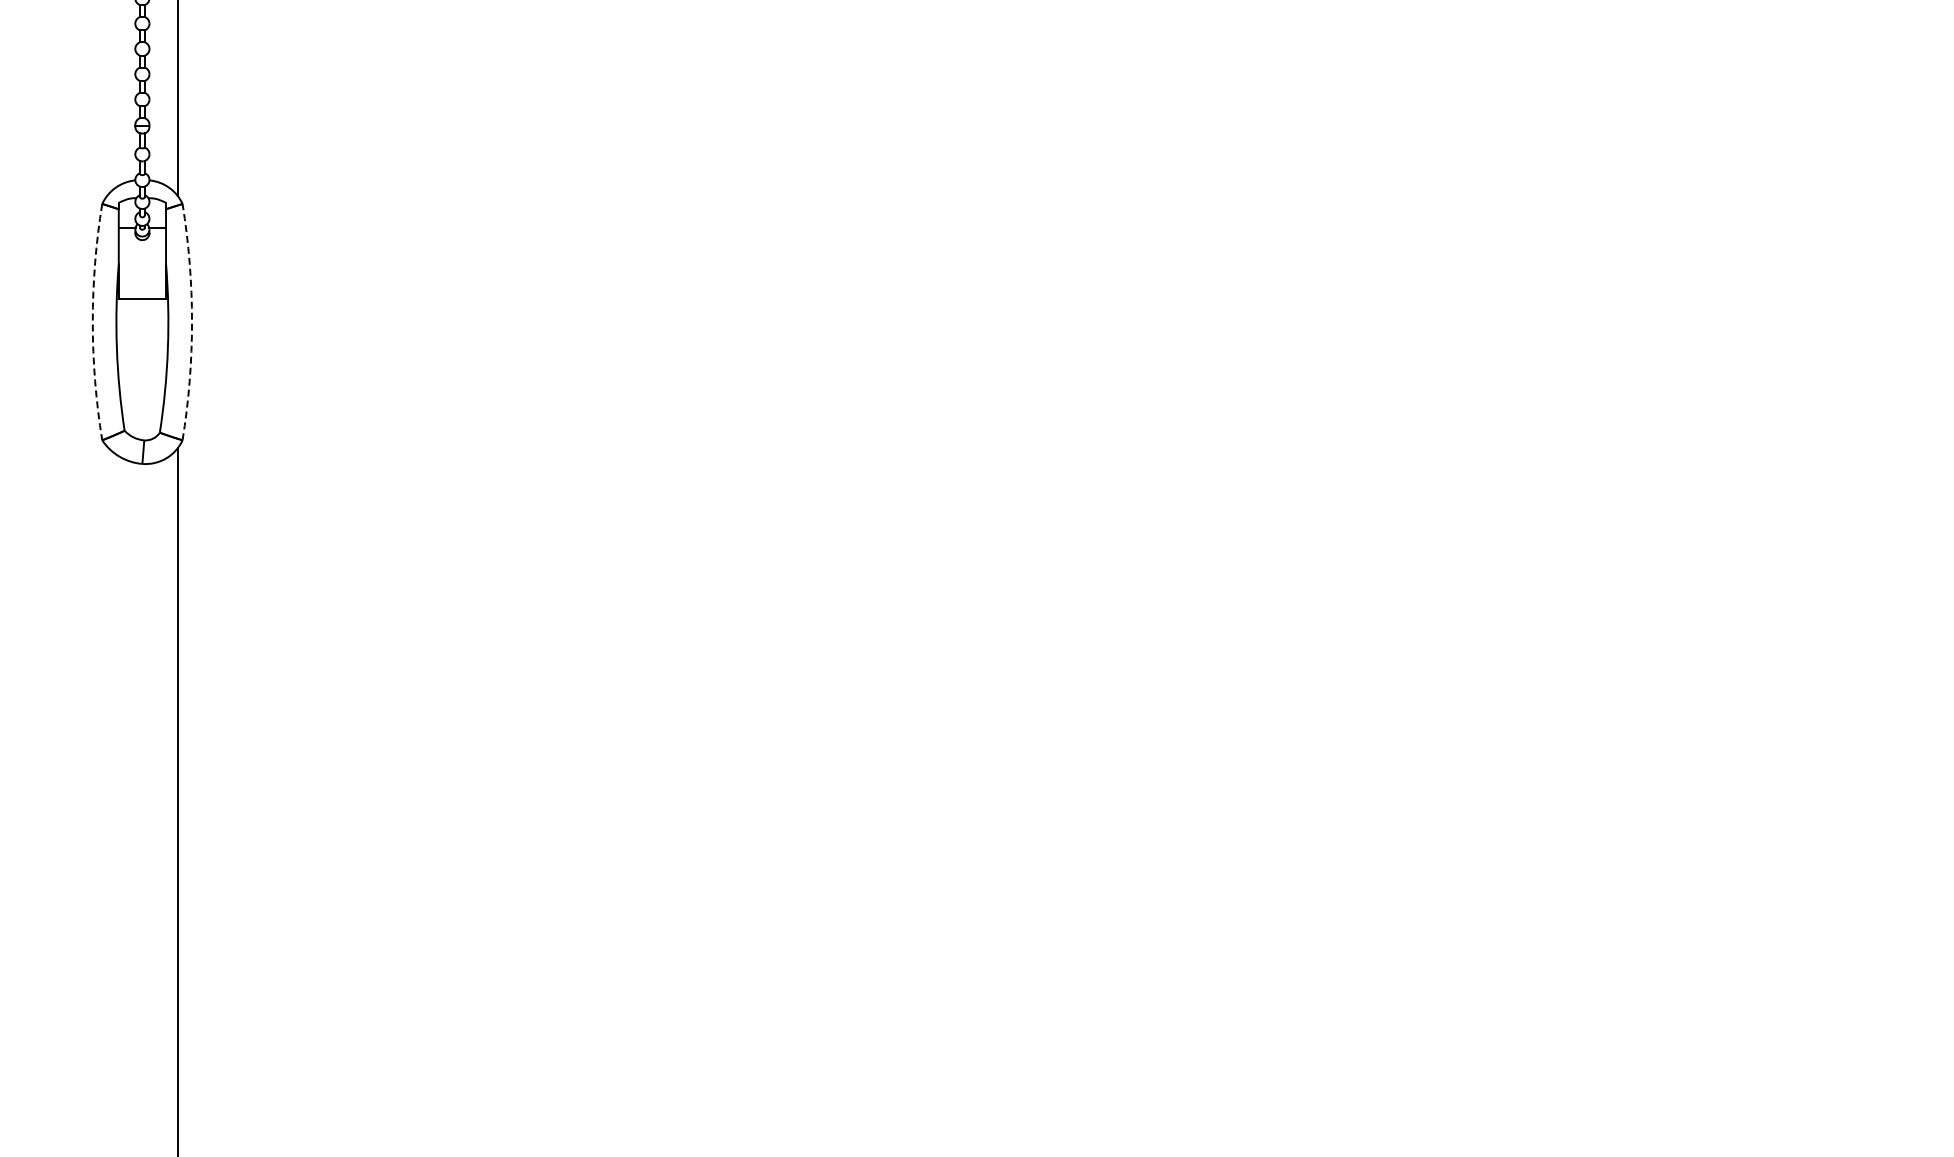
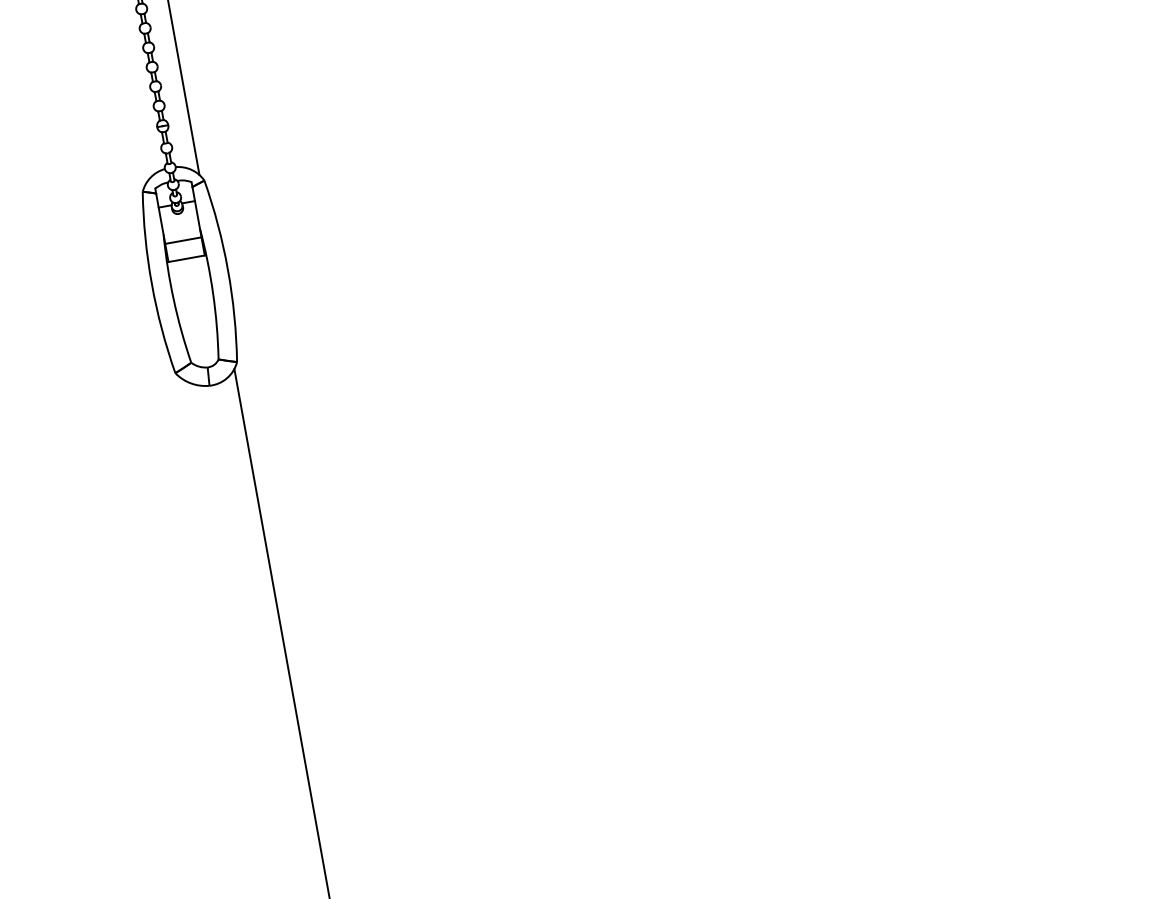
line: (142, 274) -> (183, 240), added
arc: (92, 322) -> (151, 284), dashed -> solid
arc: (192, 322) -> (228, 270), dashed -> solid

